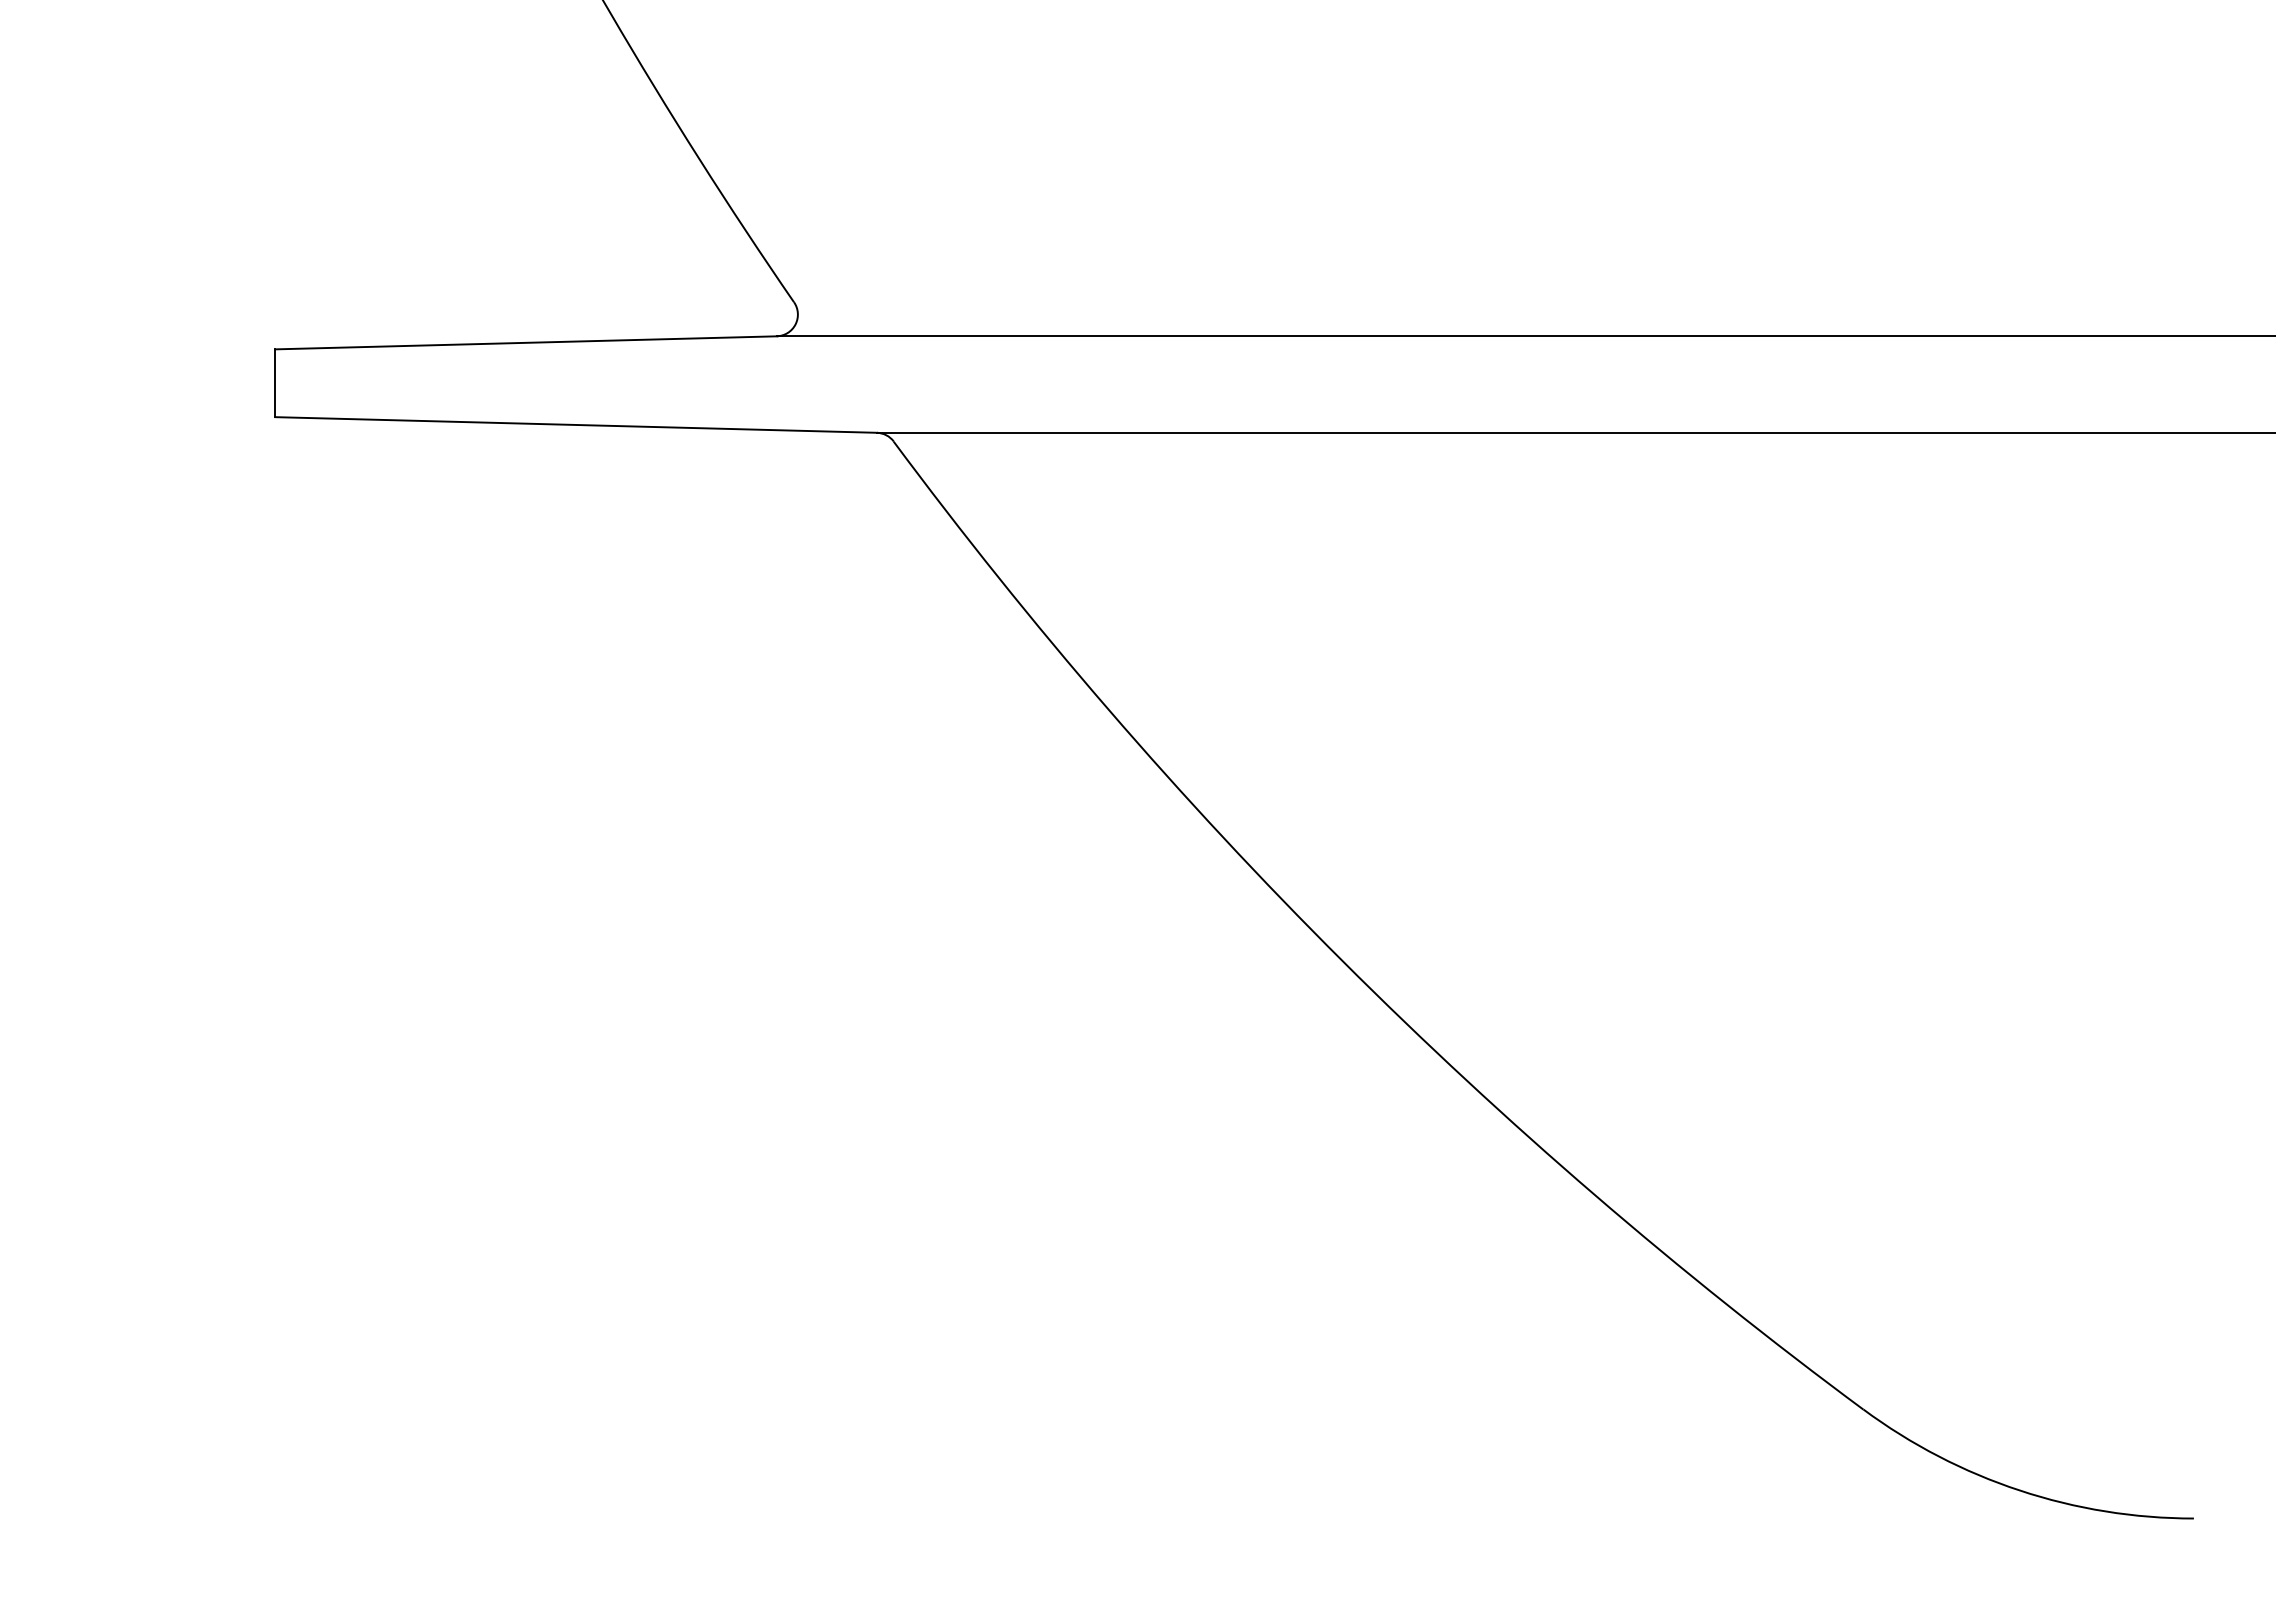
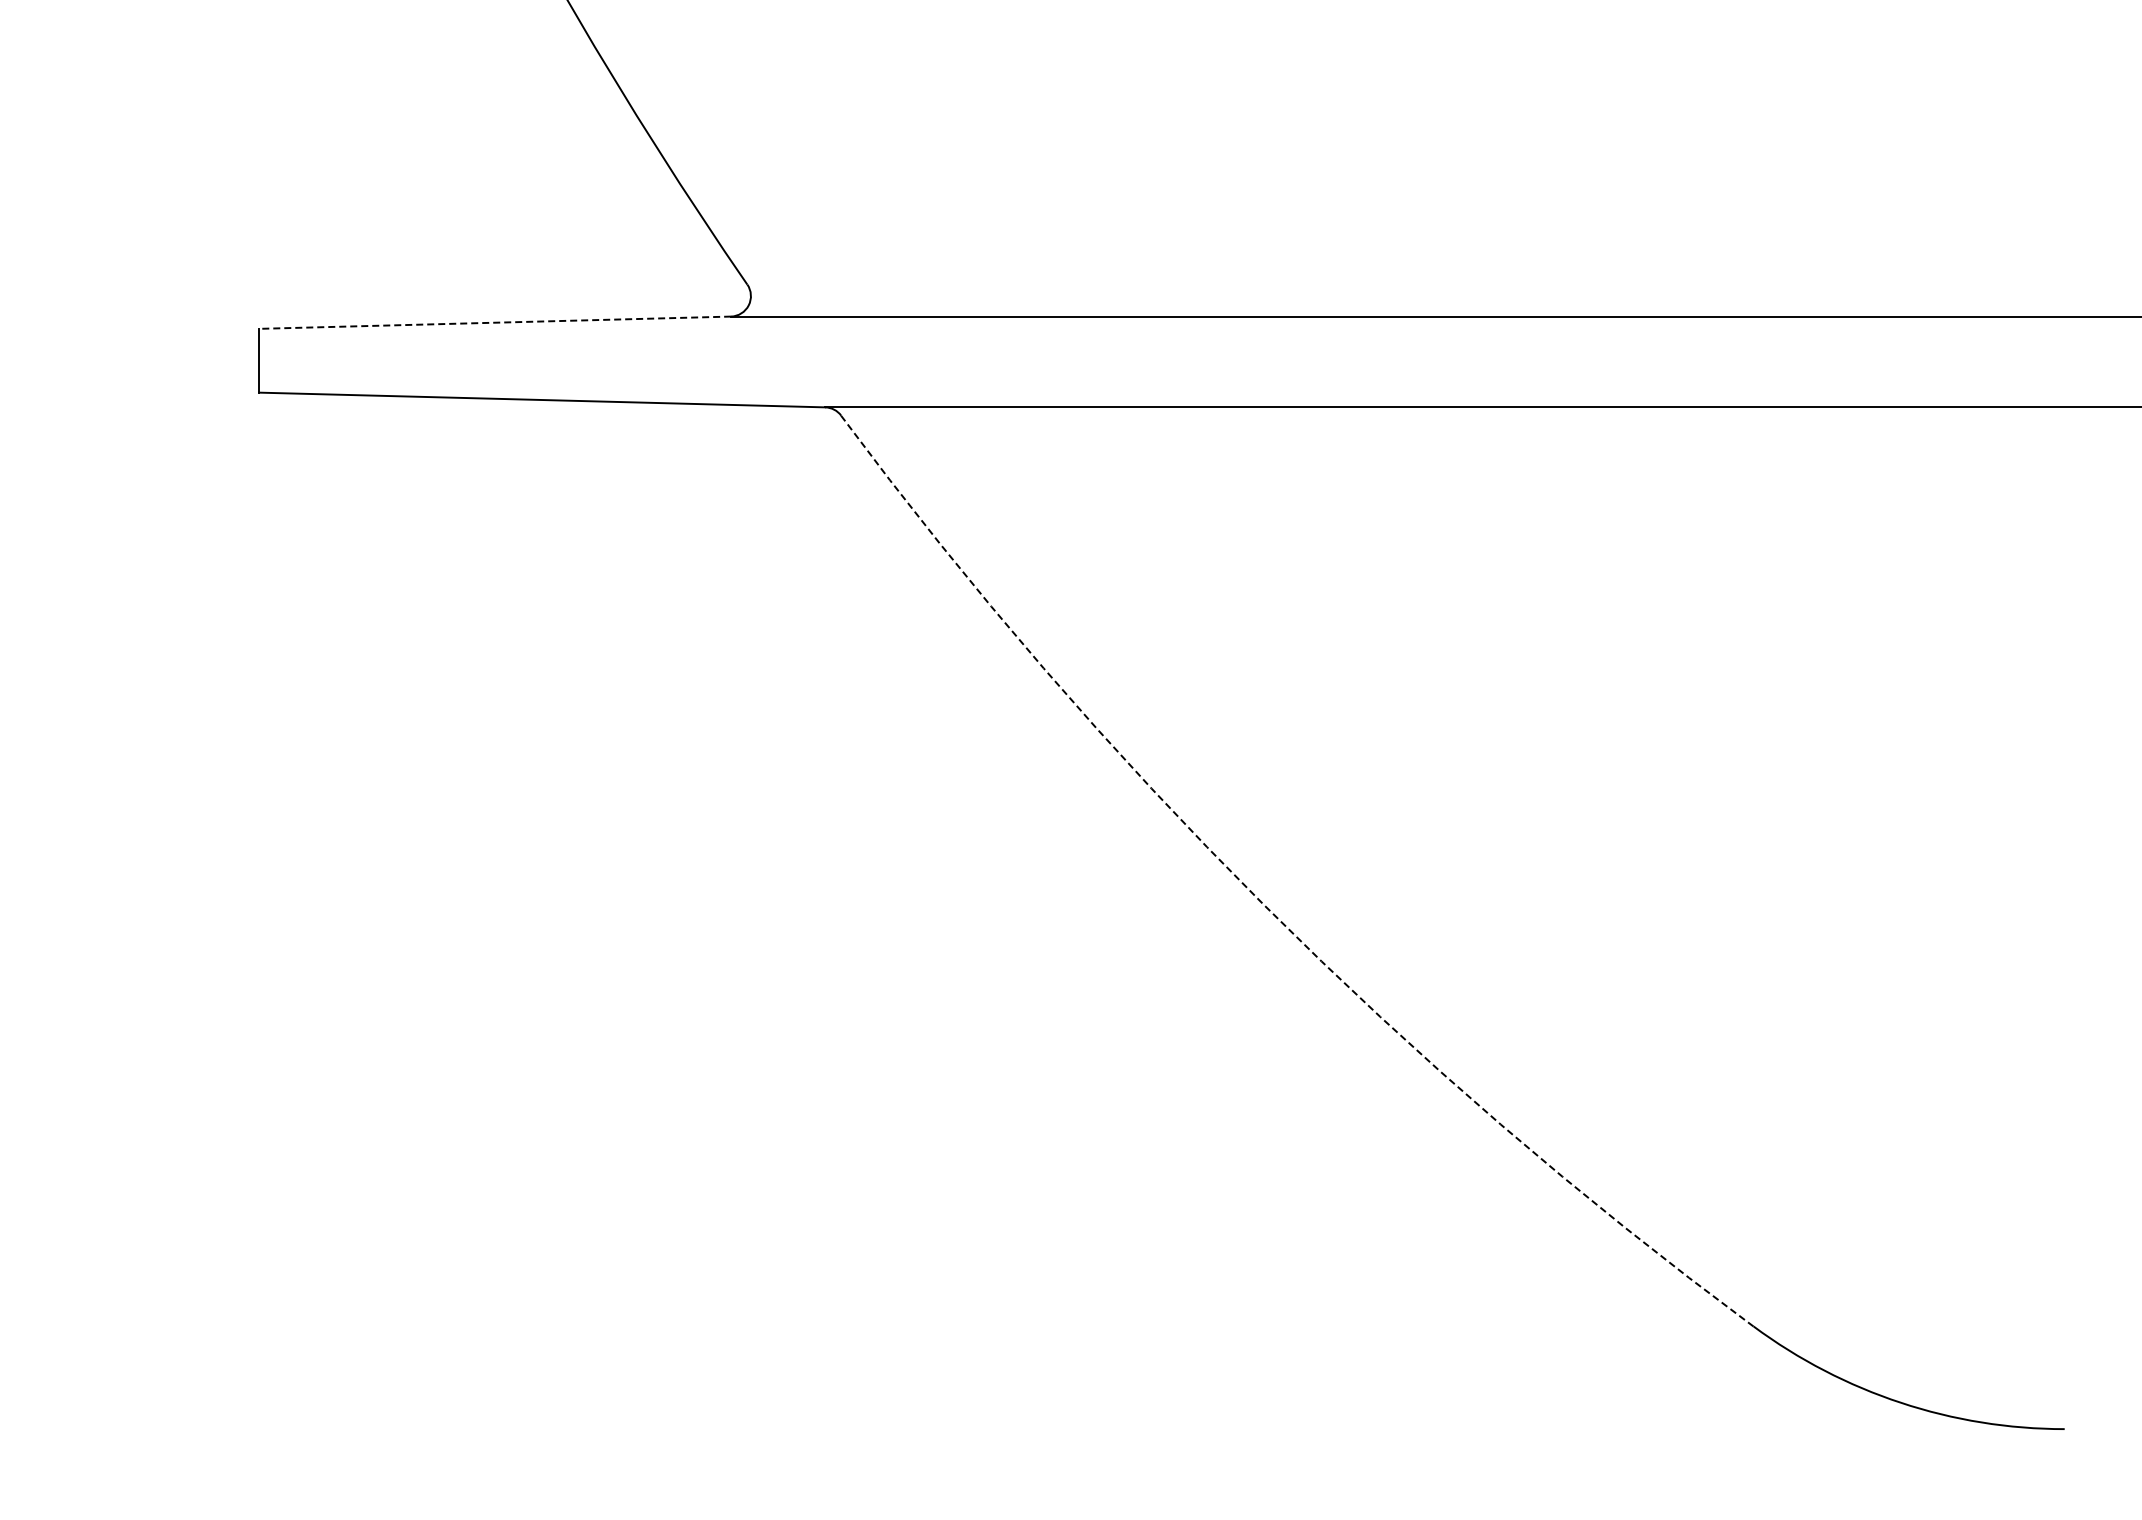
line: (525, 342) -> (494, 322), solid -> dashed
arc: (1342, 961) -> (1263, 904), solid -> dashed

